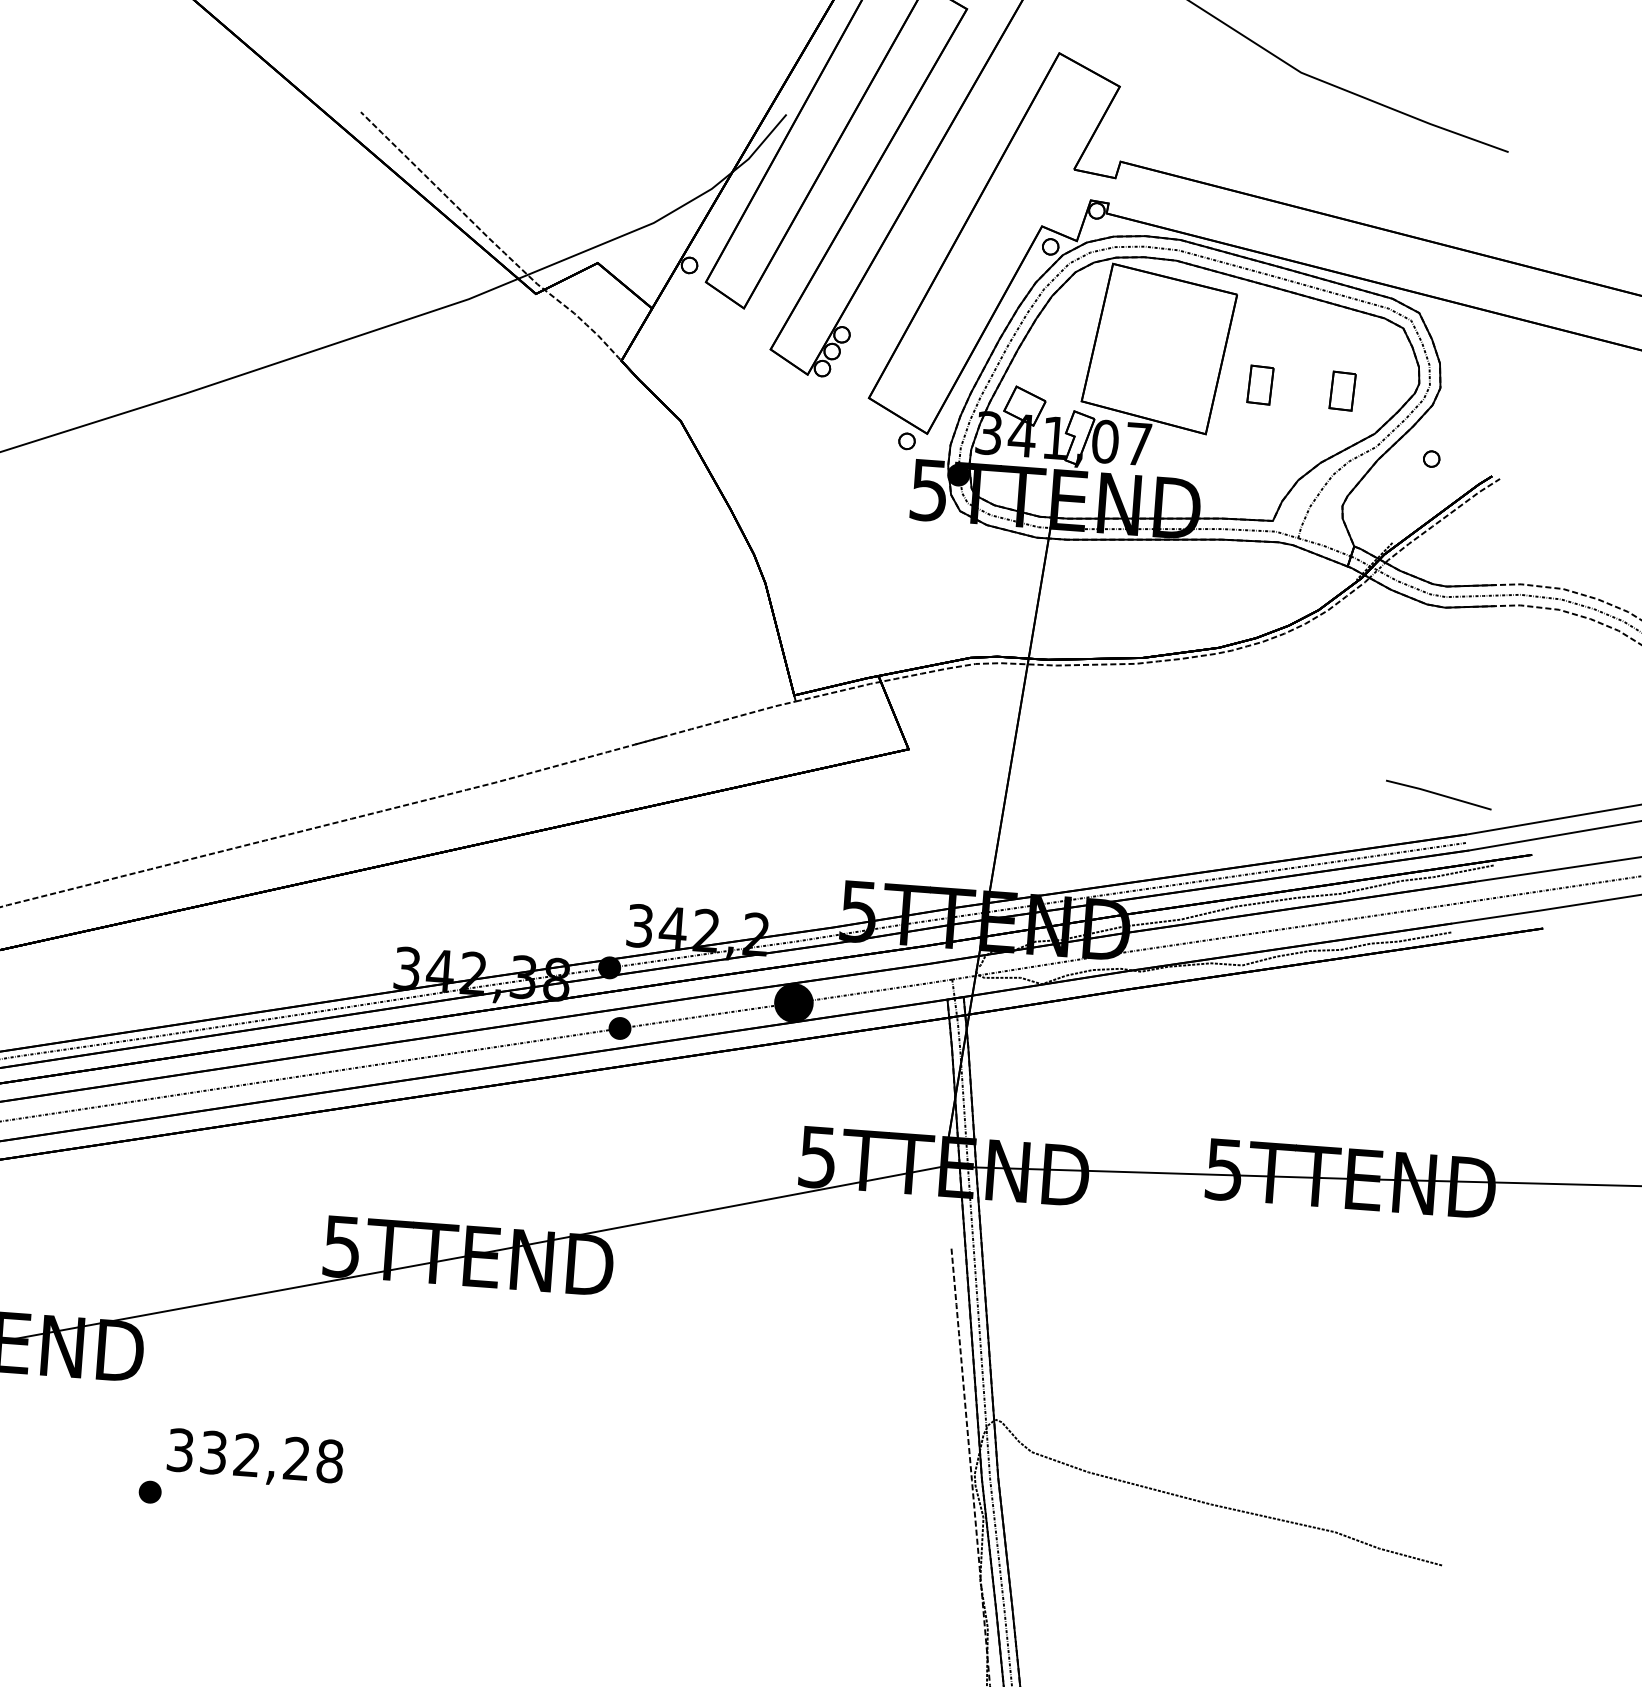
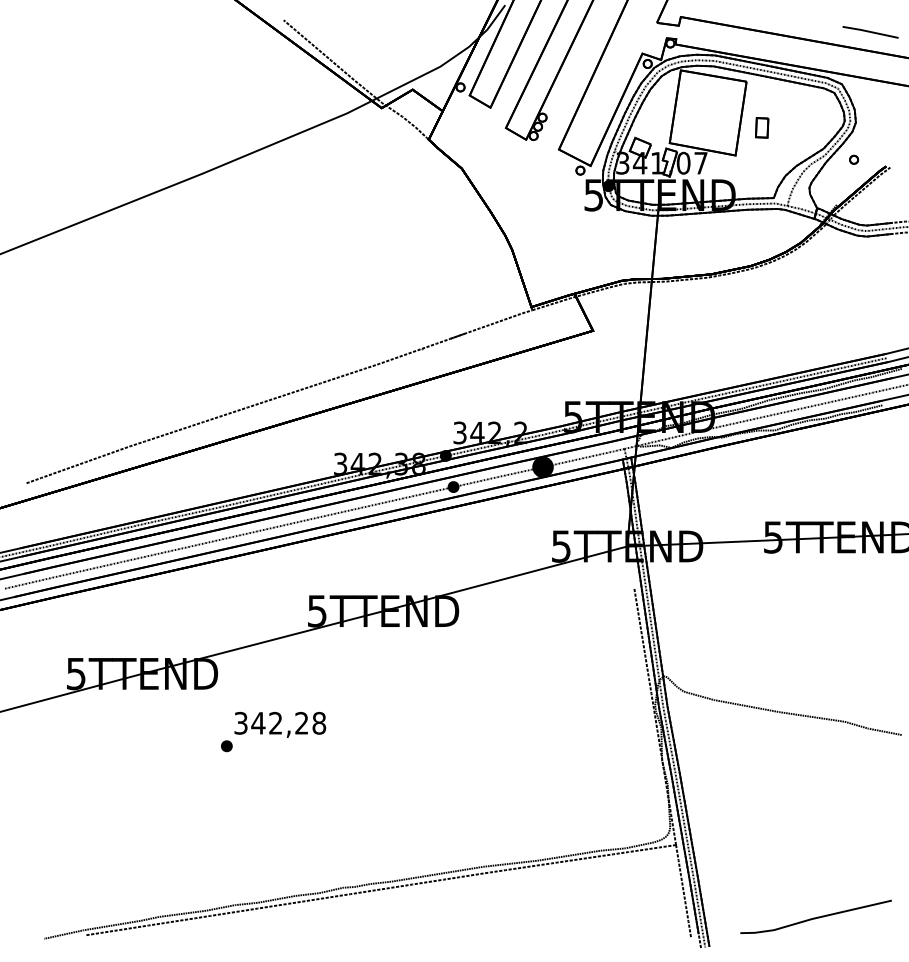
part: (1343, 390) -> (805, 127), removed
line: (1438, 795) -> (870, 32), moved
text: (214, 1451) -> (258, 722), 332,28 -> 342,28

